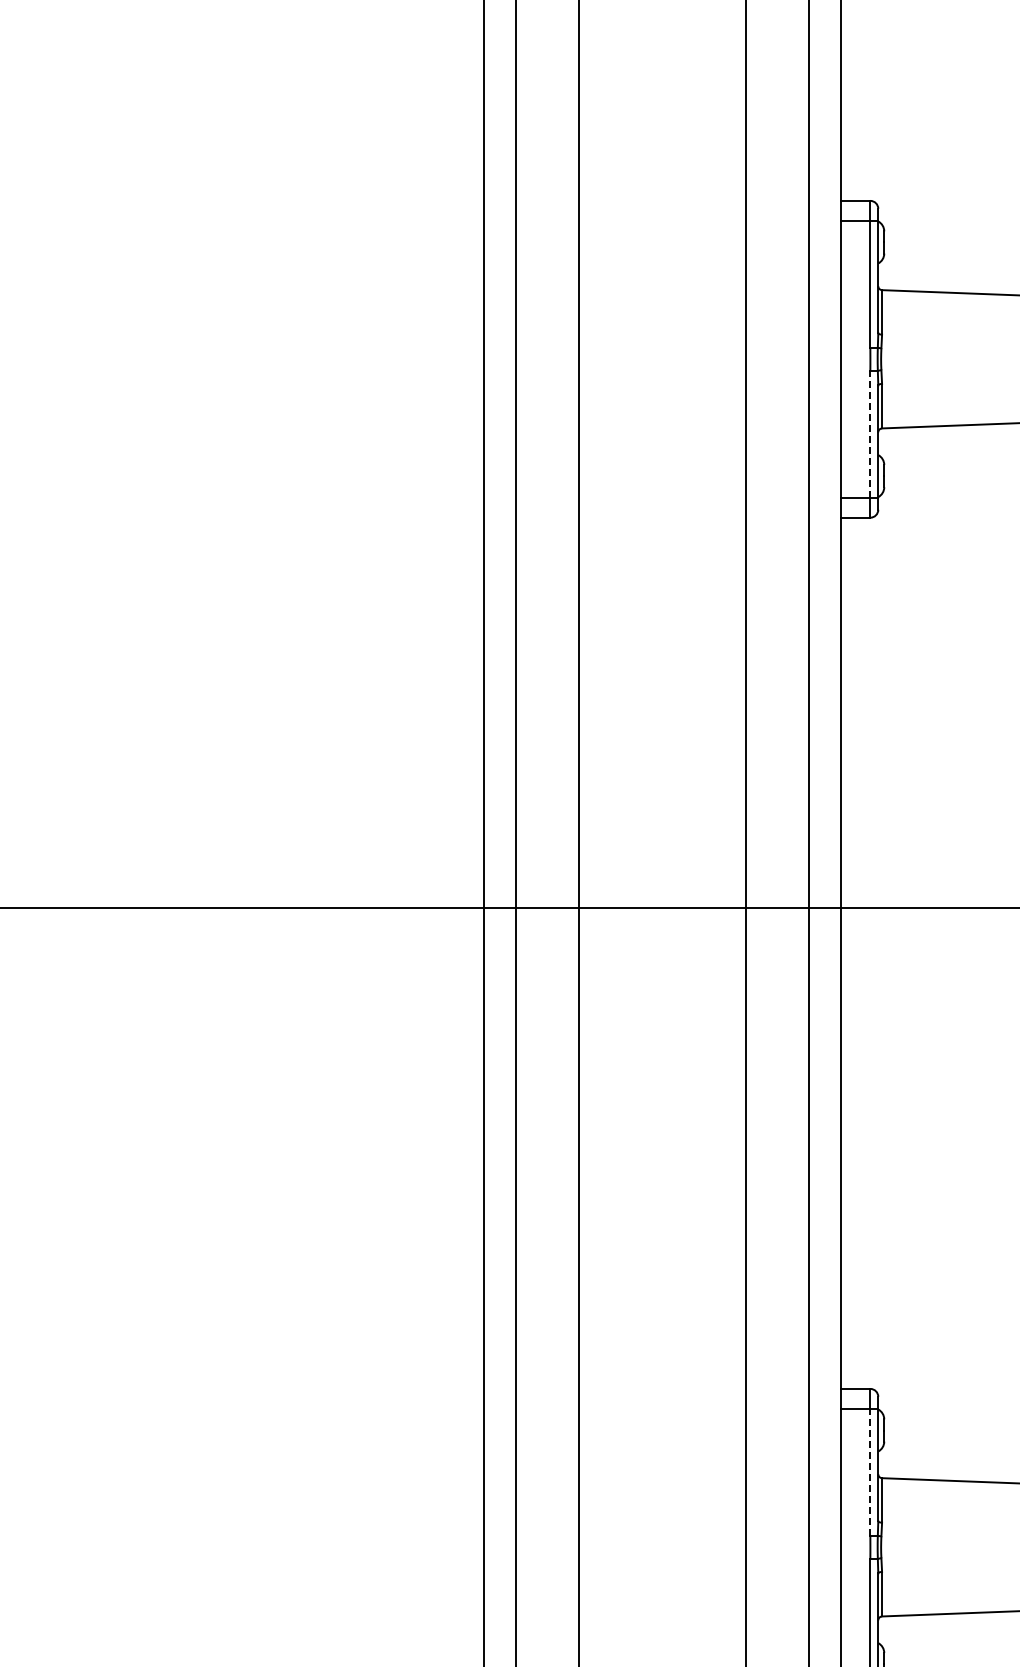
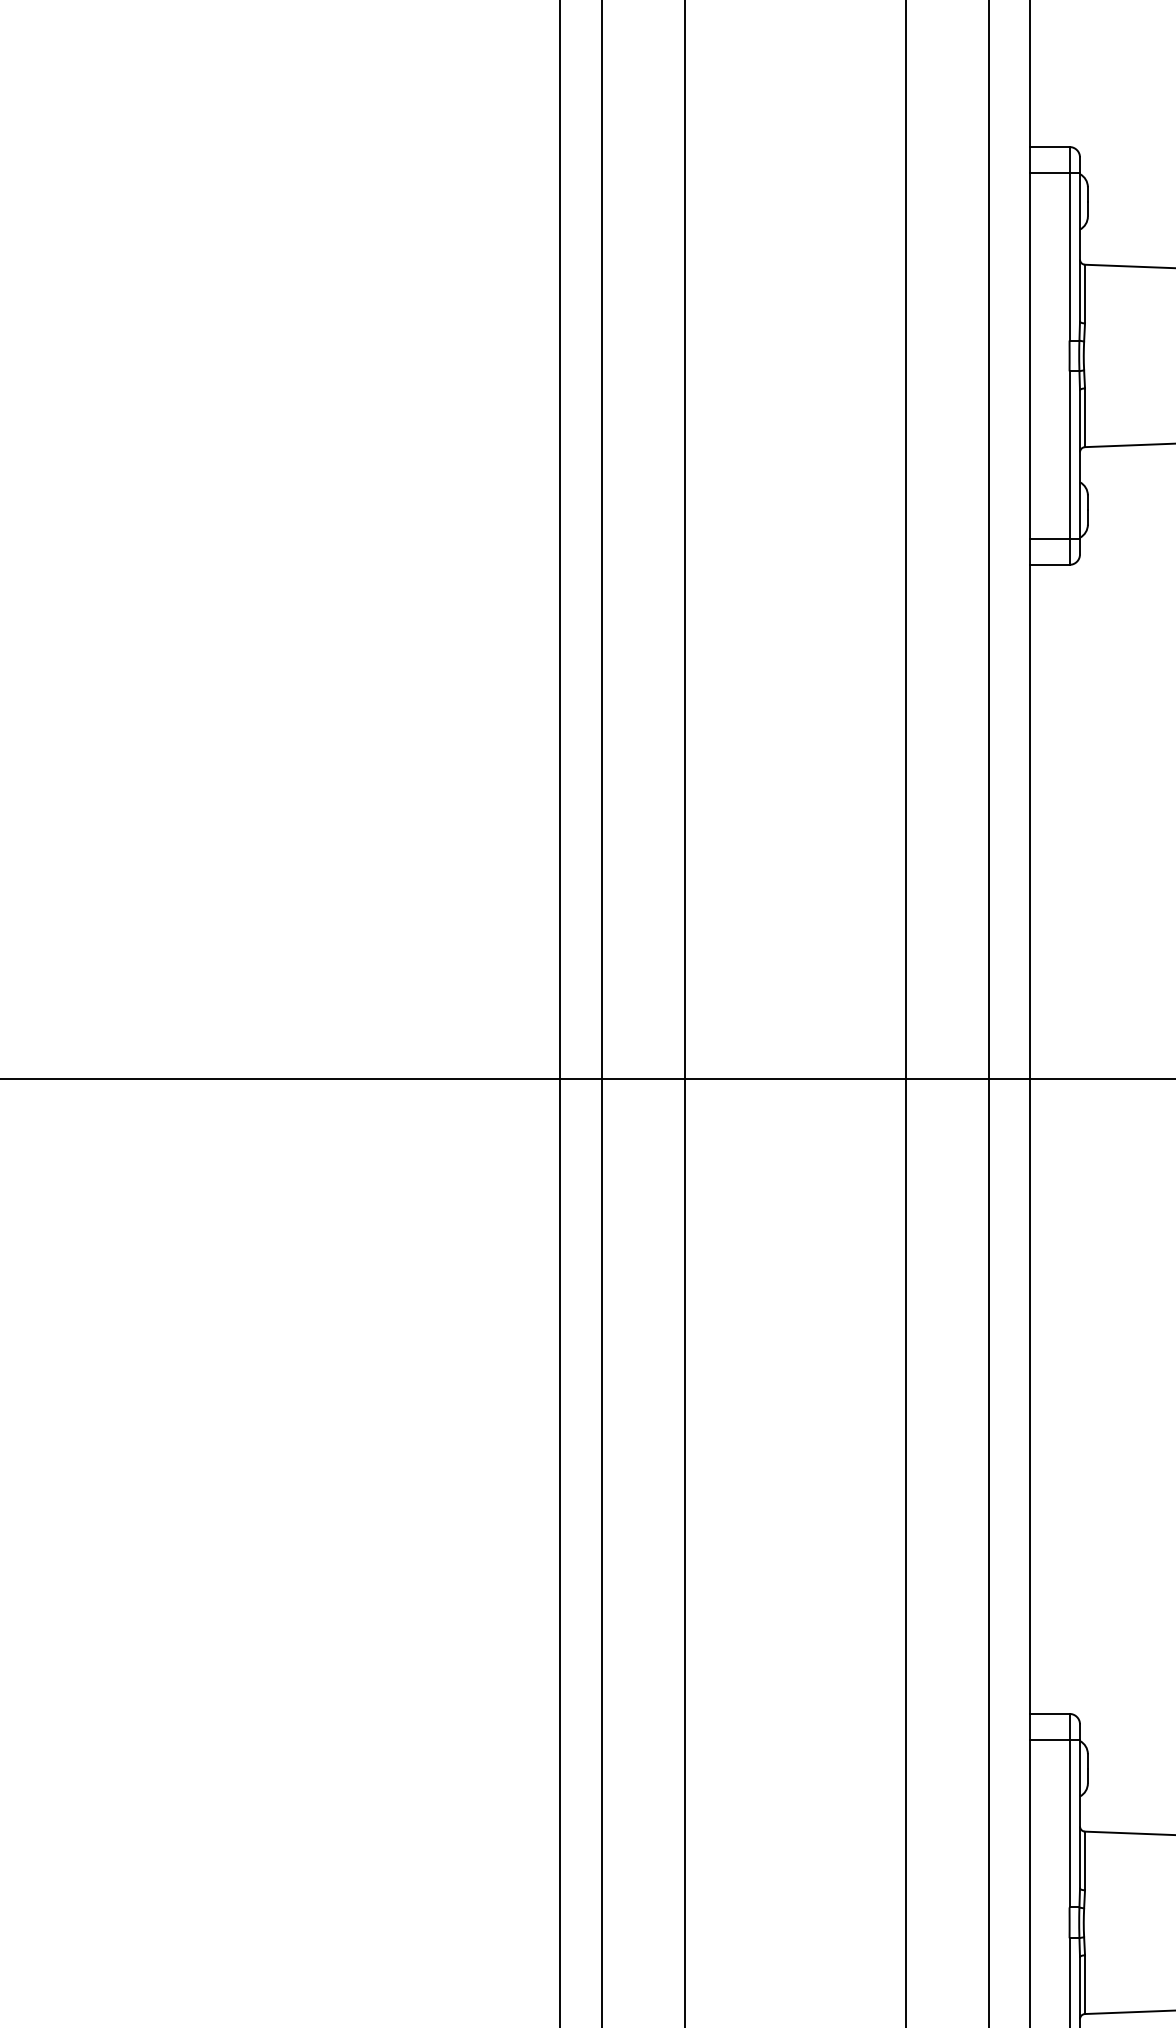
line: (870, 433) -> (1069, 453), dashed -> solid
line: (870, 1471) -> (1069, 1822), dashed -> solid

